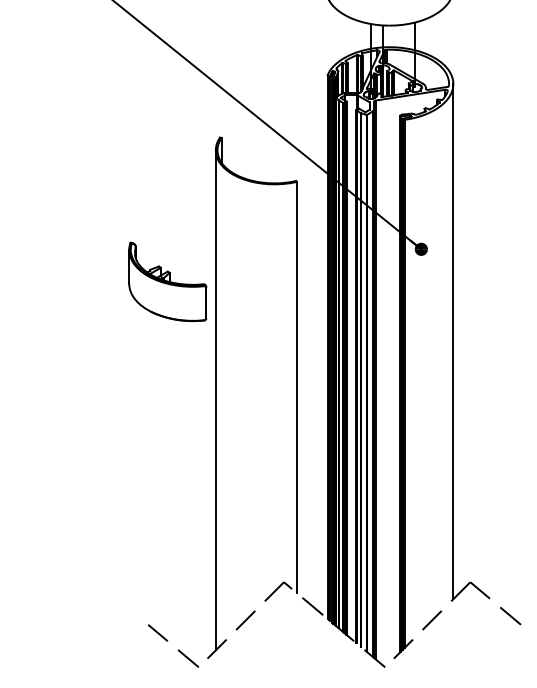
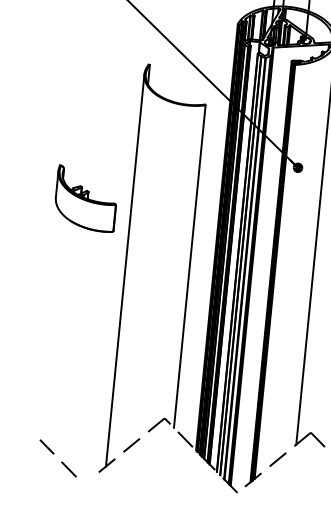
part: (167, 281) -> (86, 198), moved
line: (178, 649) -> (61, 461), moved

